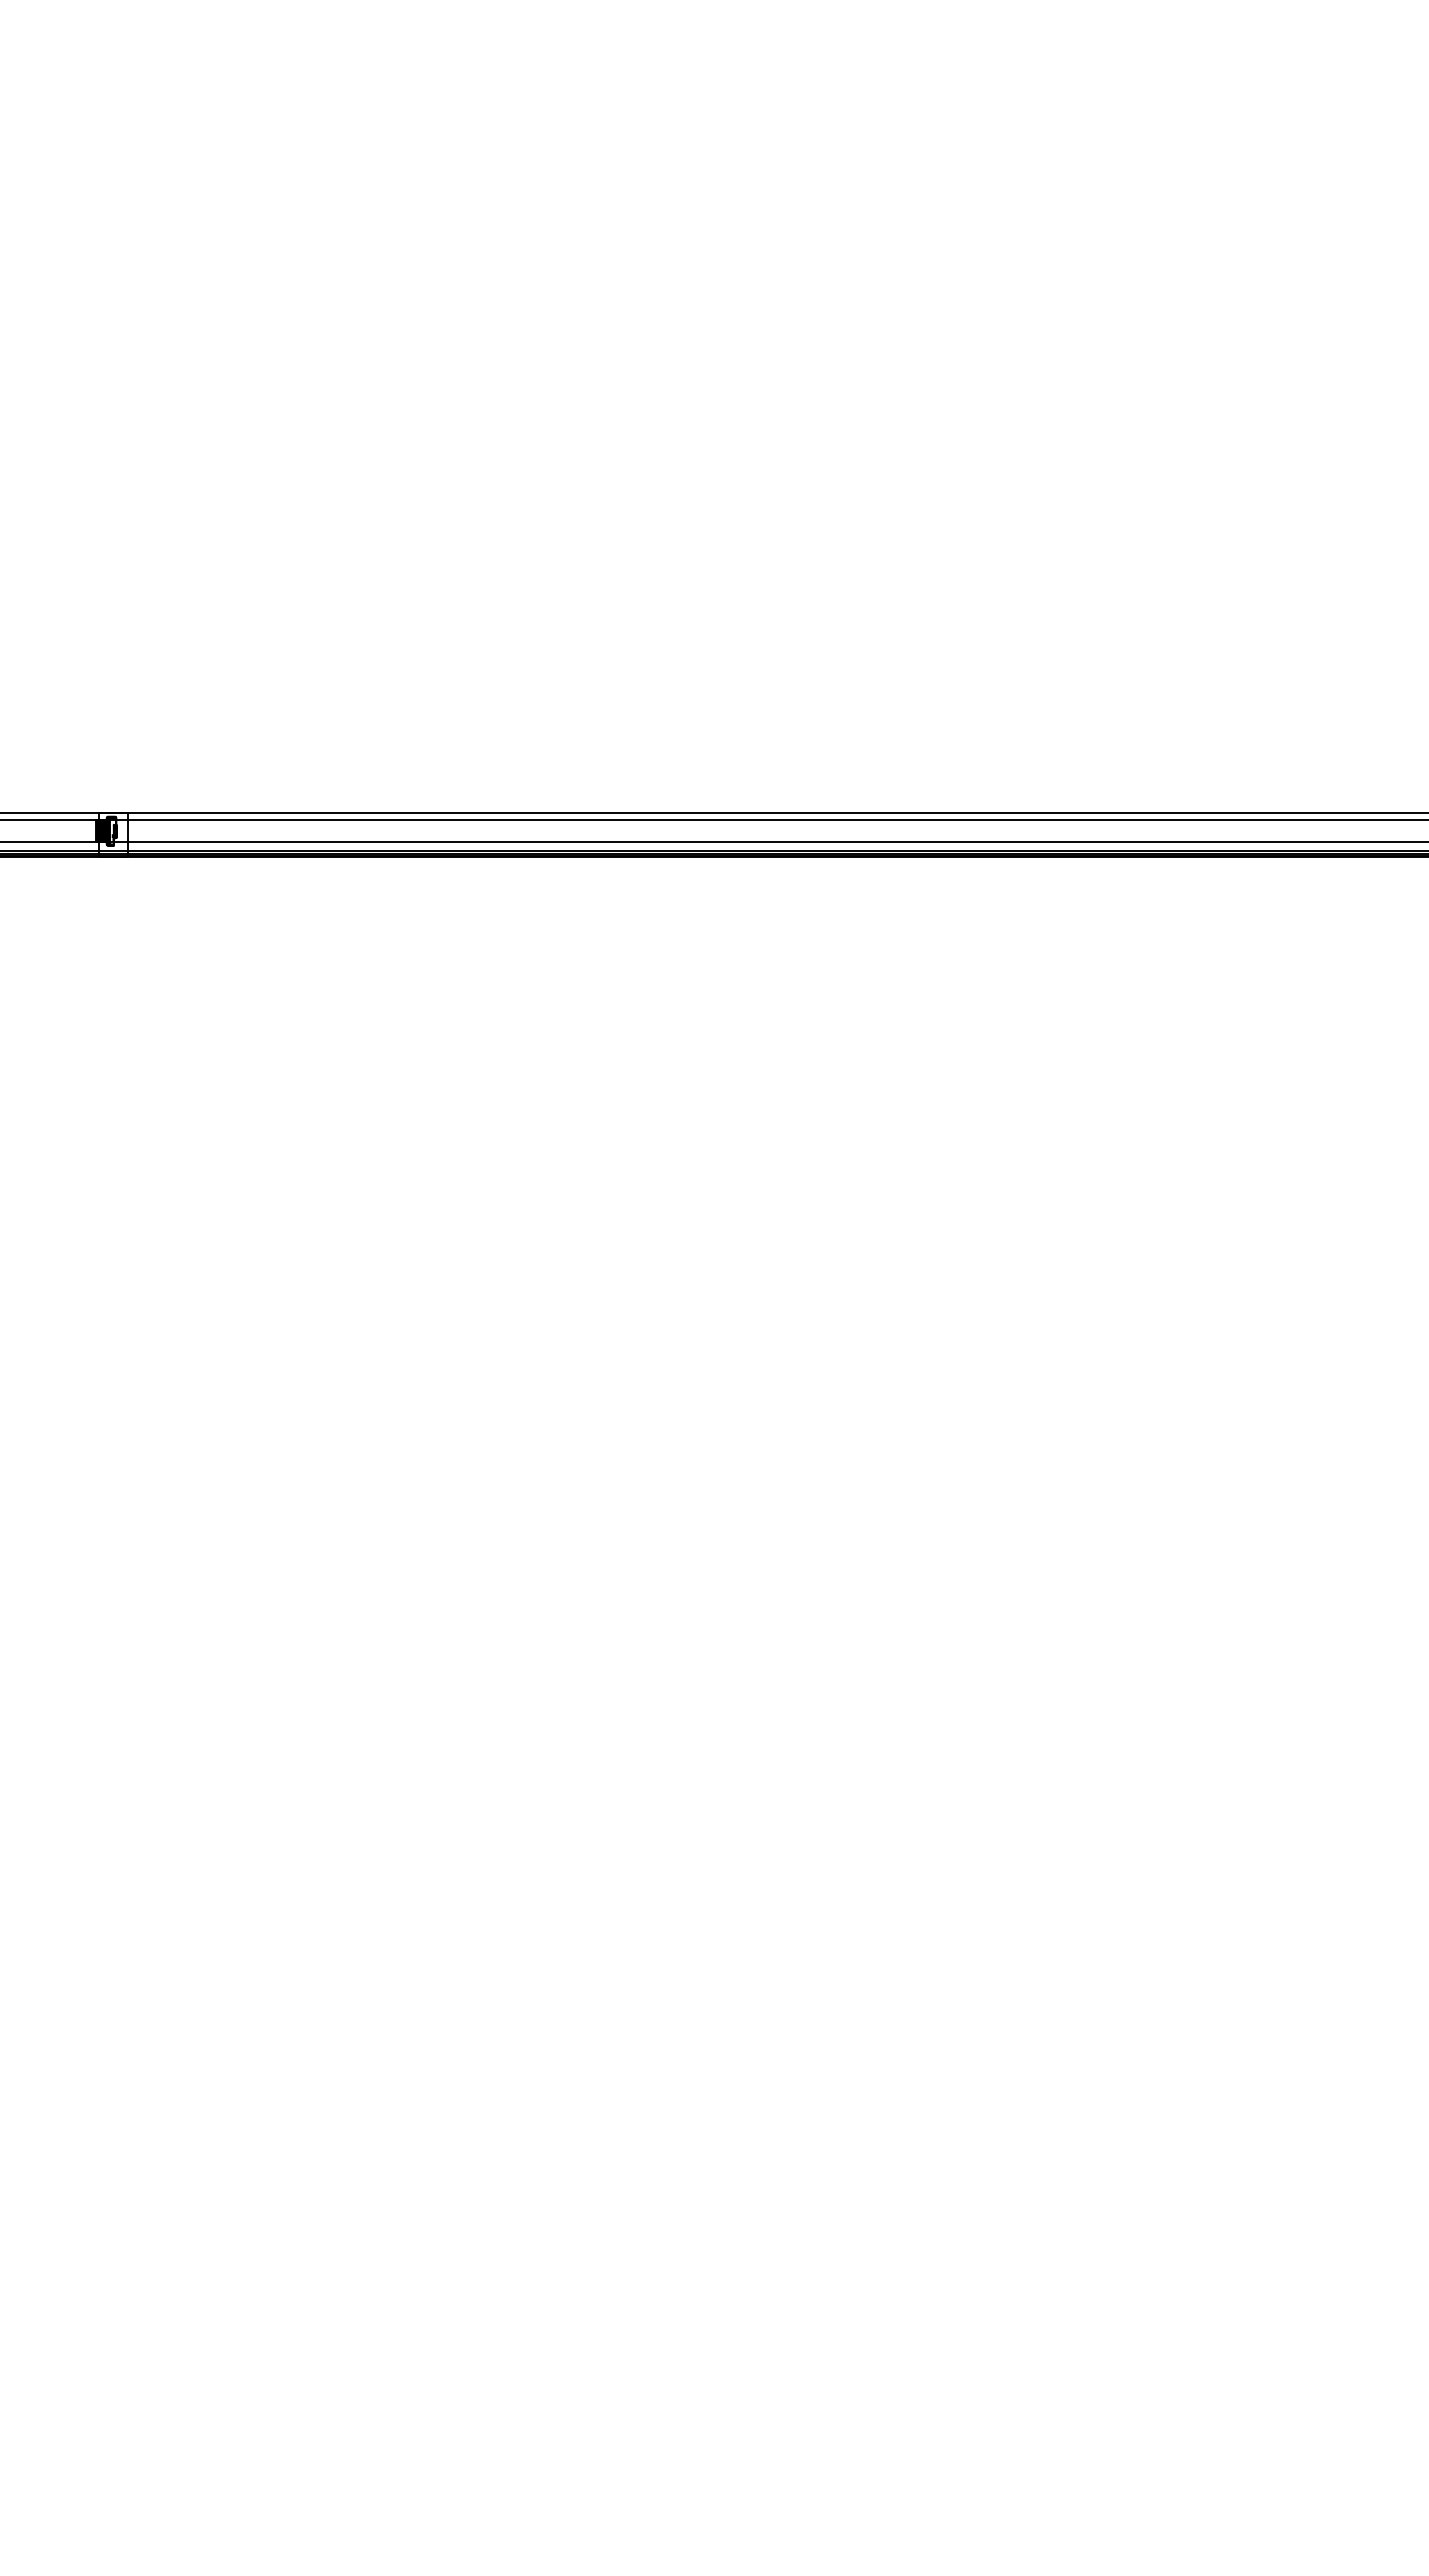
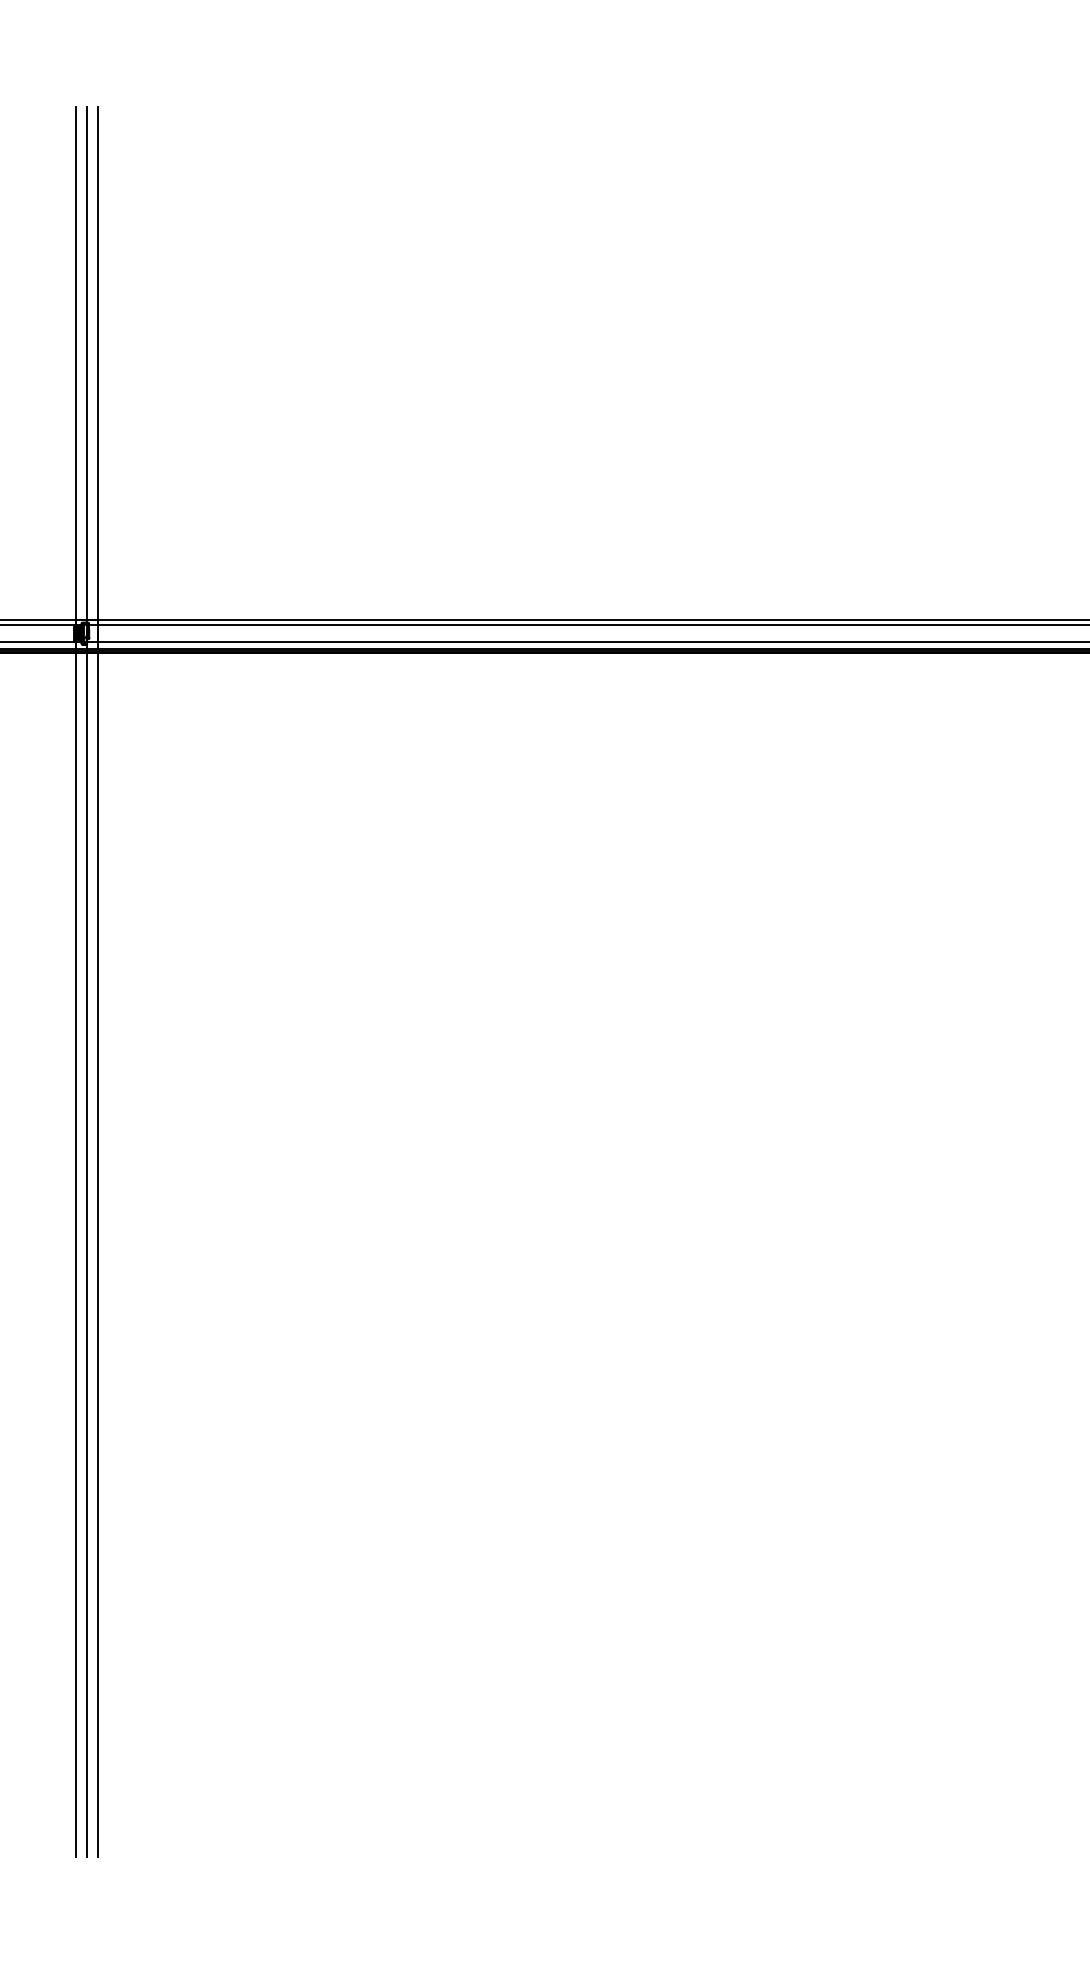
line: (98, 1287) -> (75, 981), added
line: (114, 1287) -> (87, 981), added
line: (128, 1287) -> (98, 981), added

